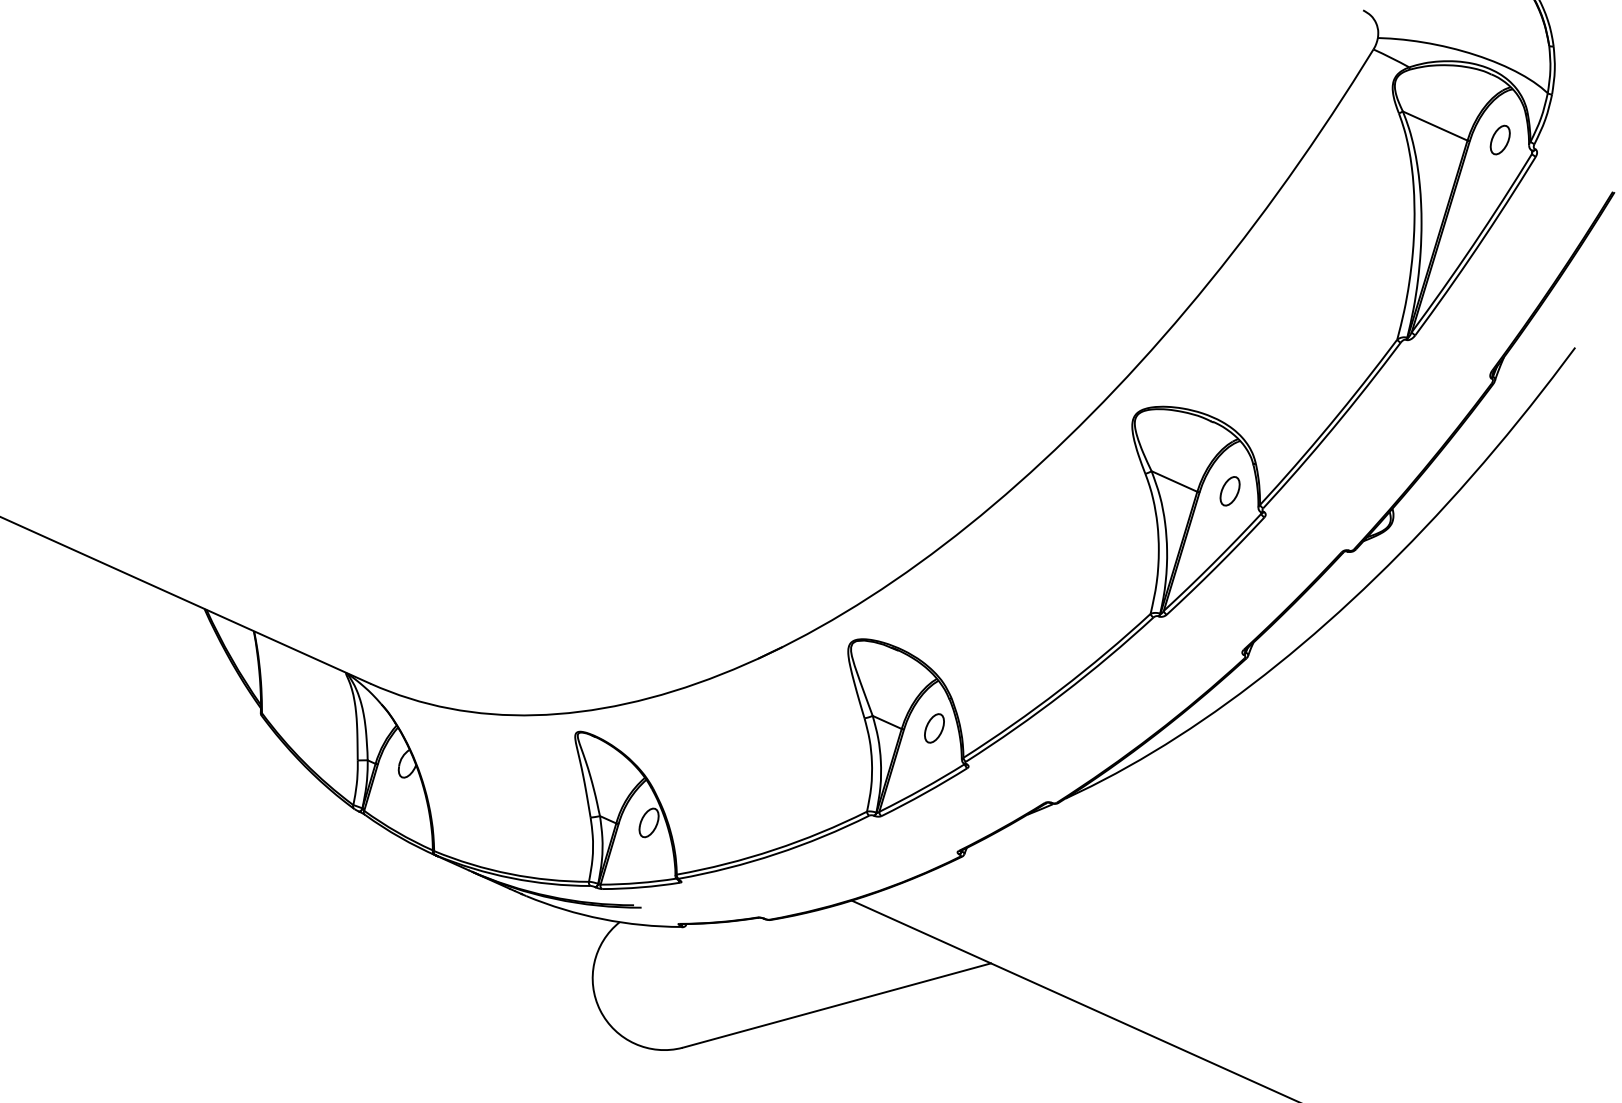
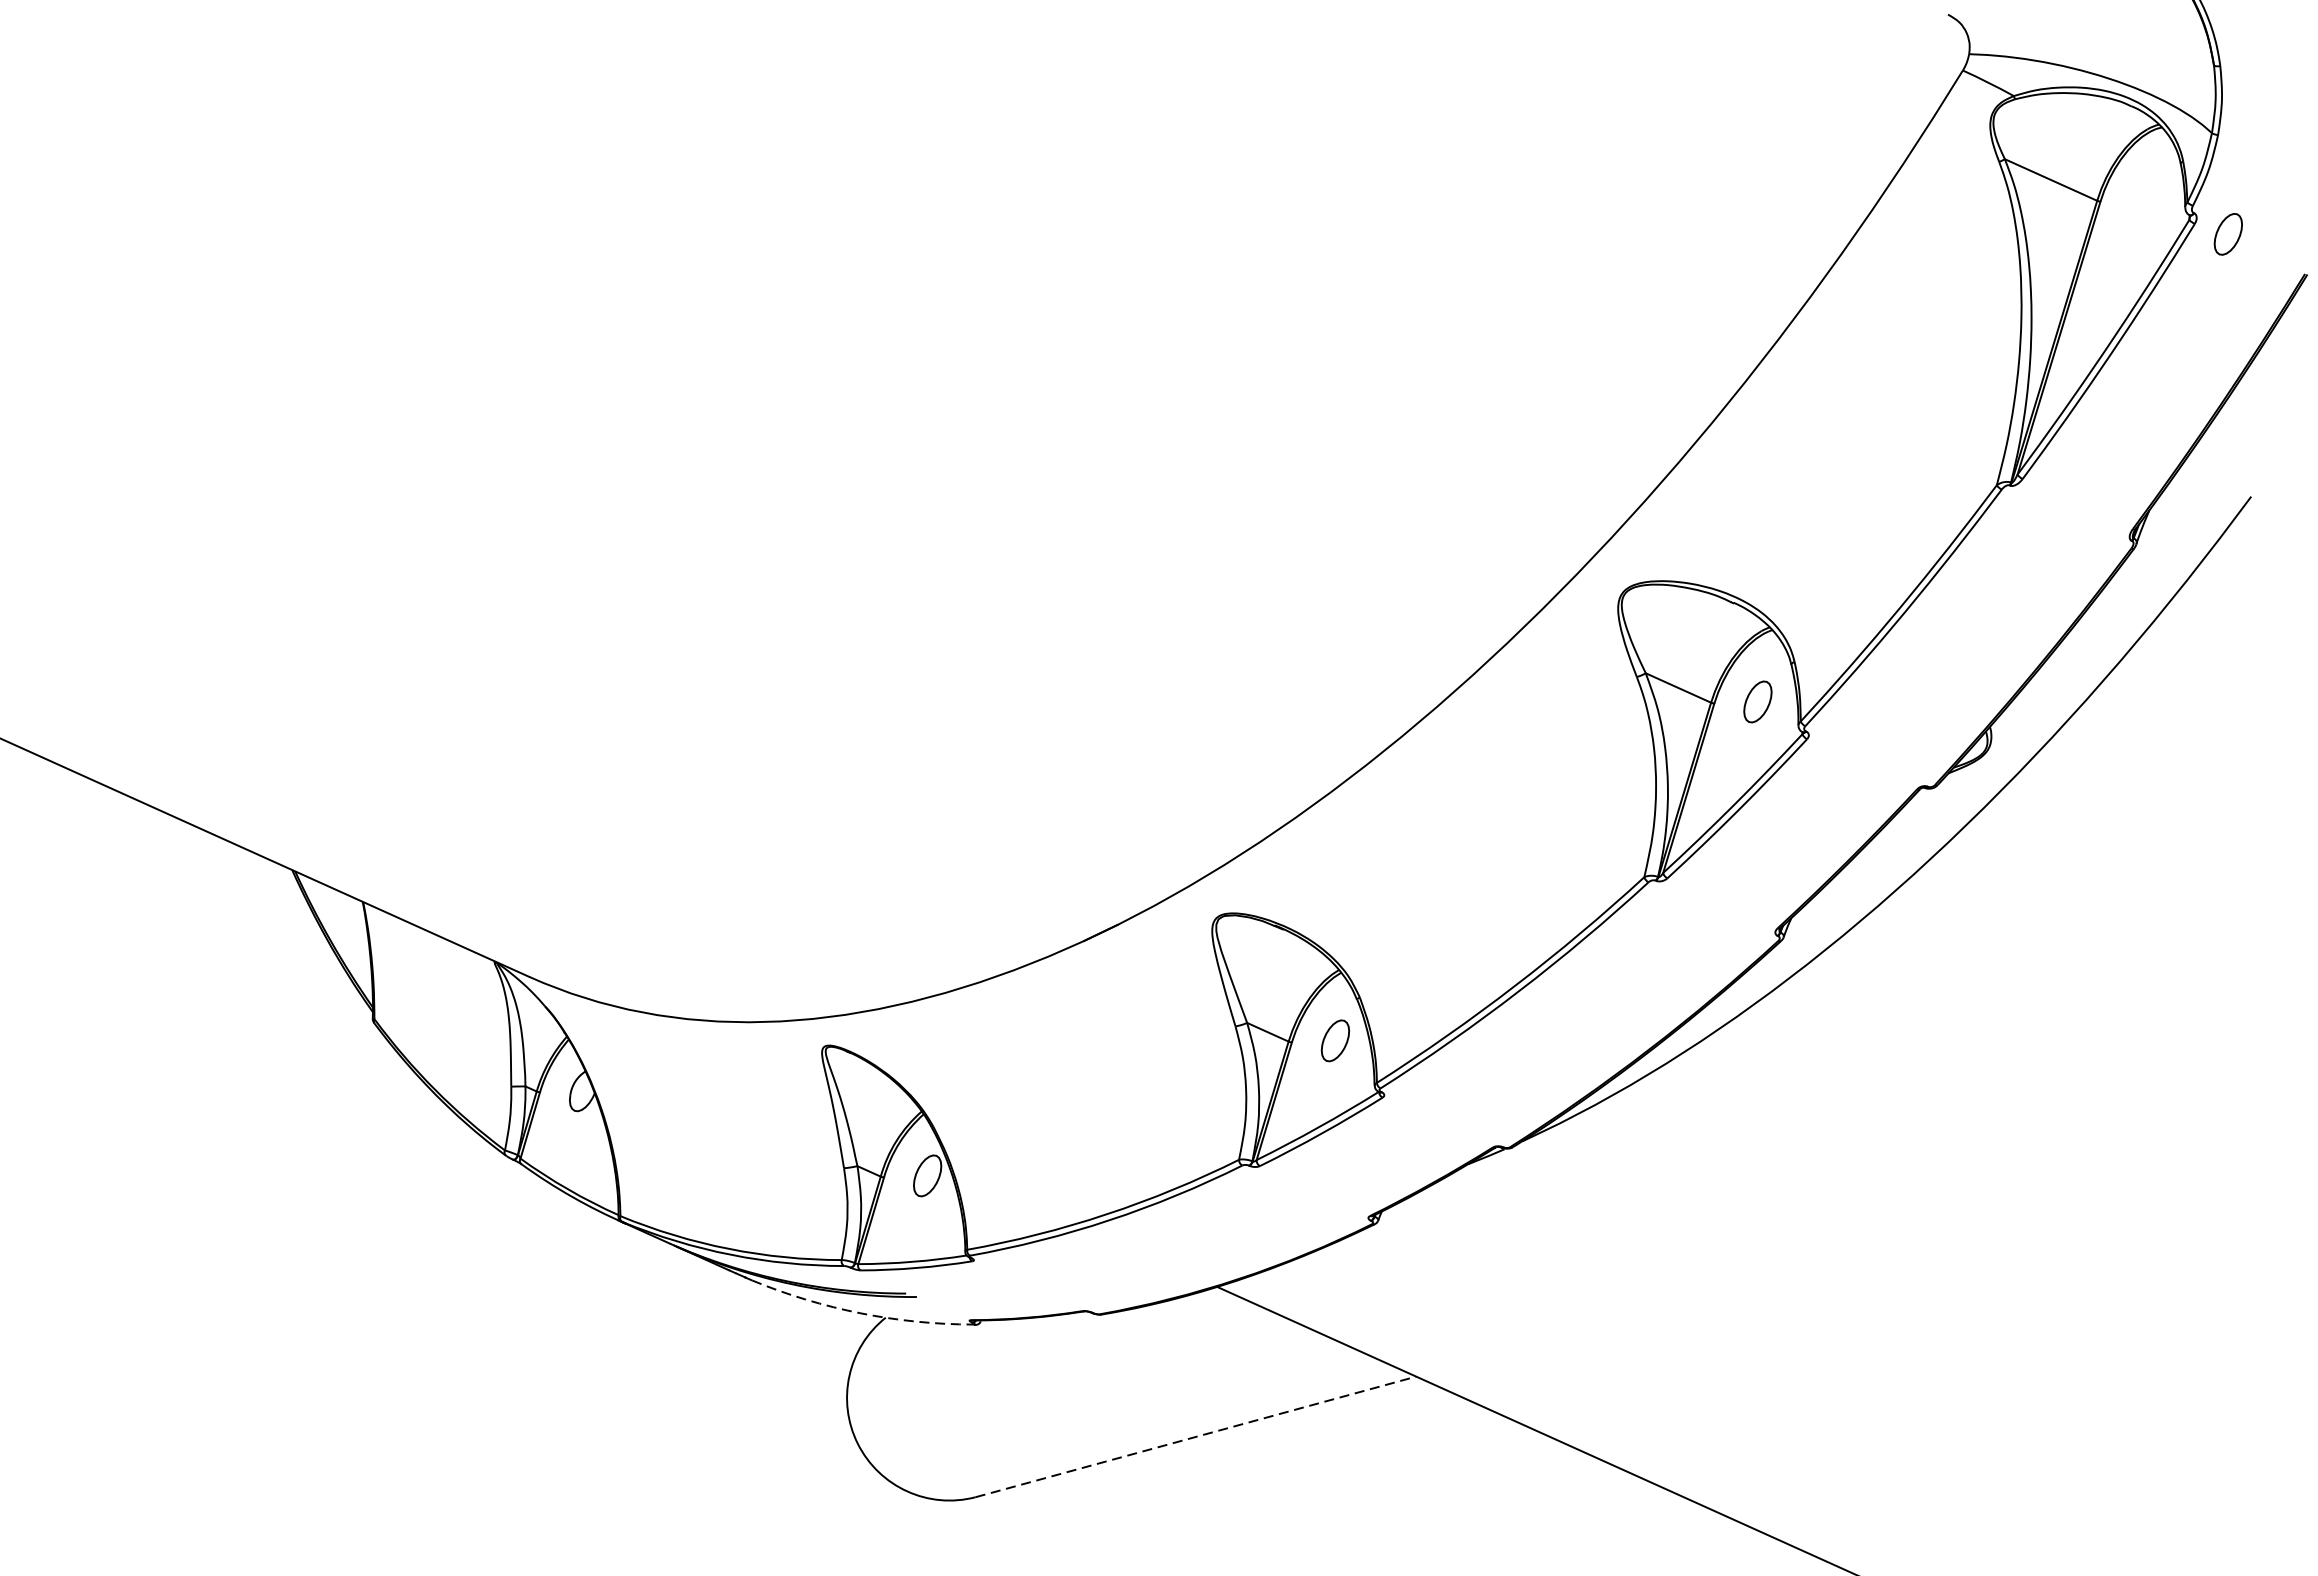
part: (1499, 139) -> (2227, 233), moved
arc: (602, 919) -> (861, 1313), solid -> dashed
line: (836, 1005) -> (1195, 1436), solid -> dashed

